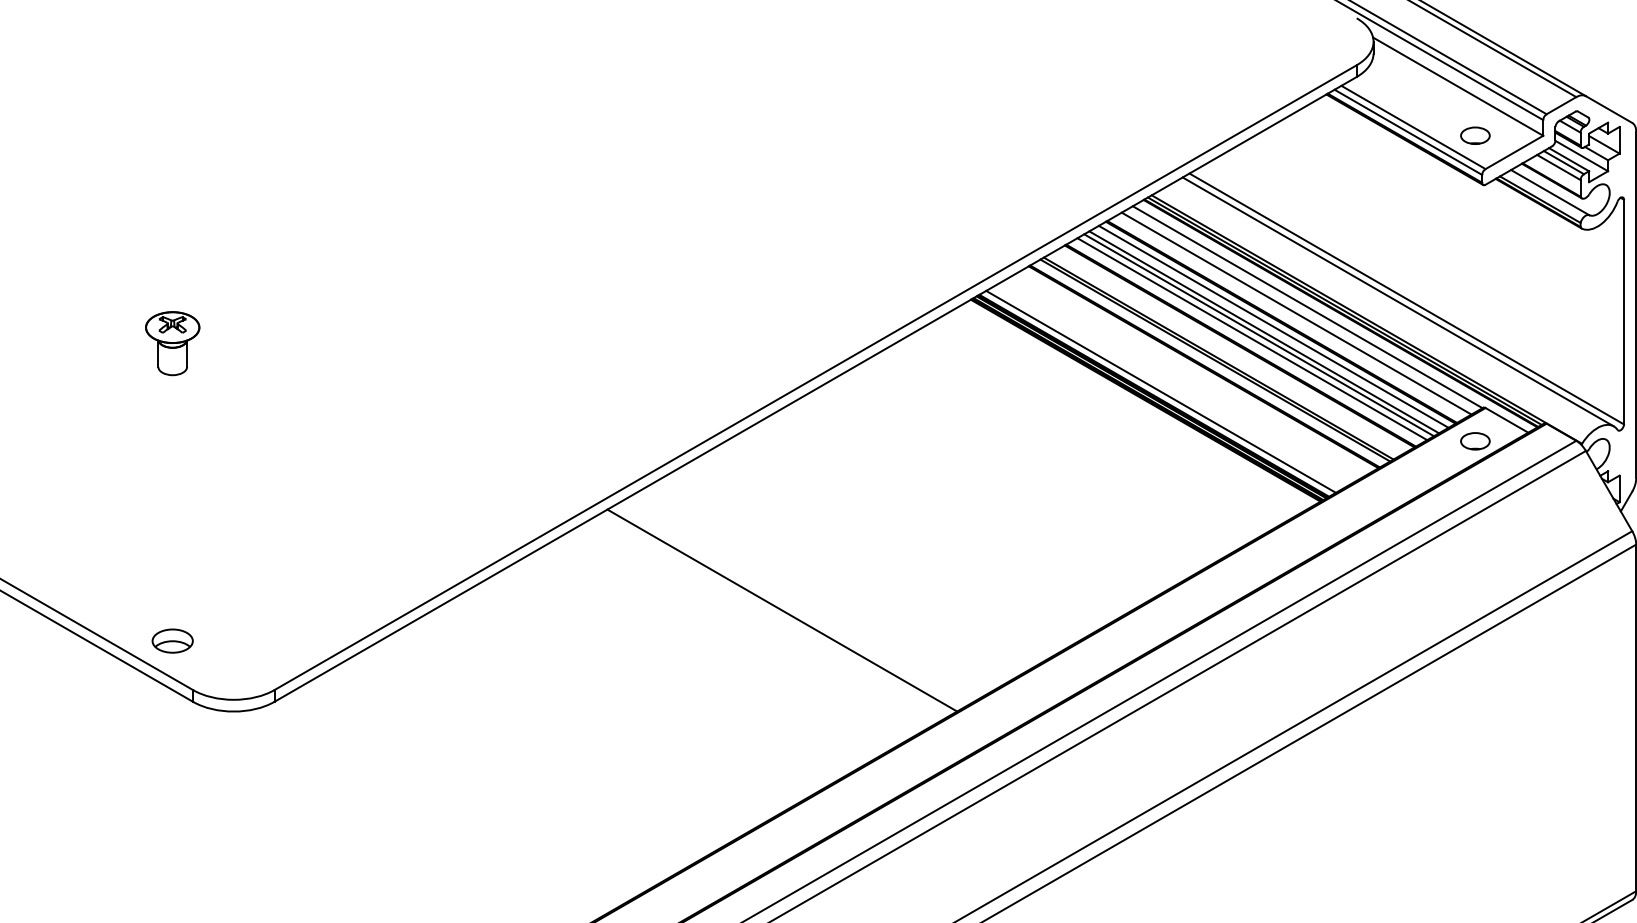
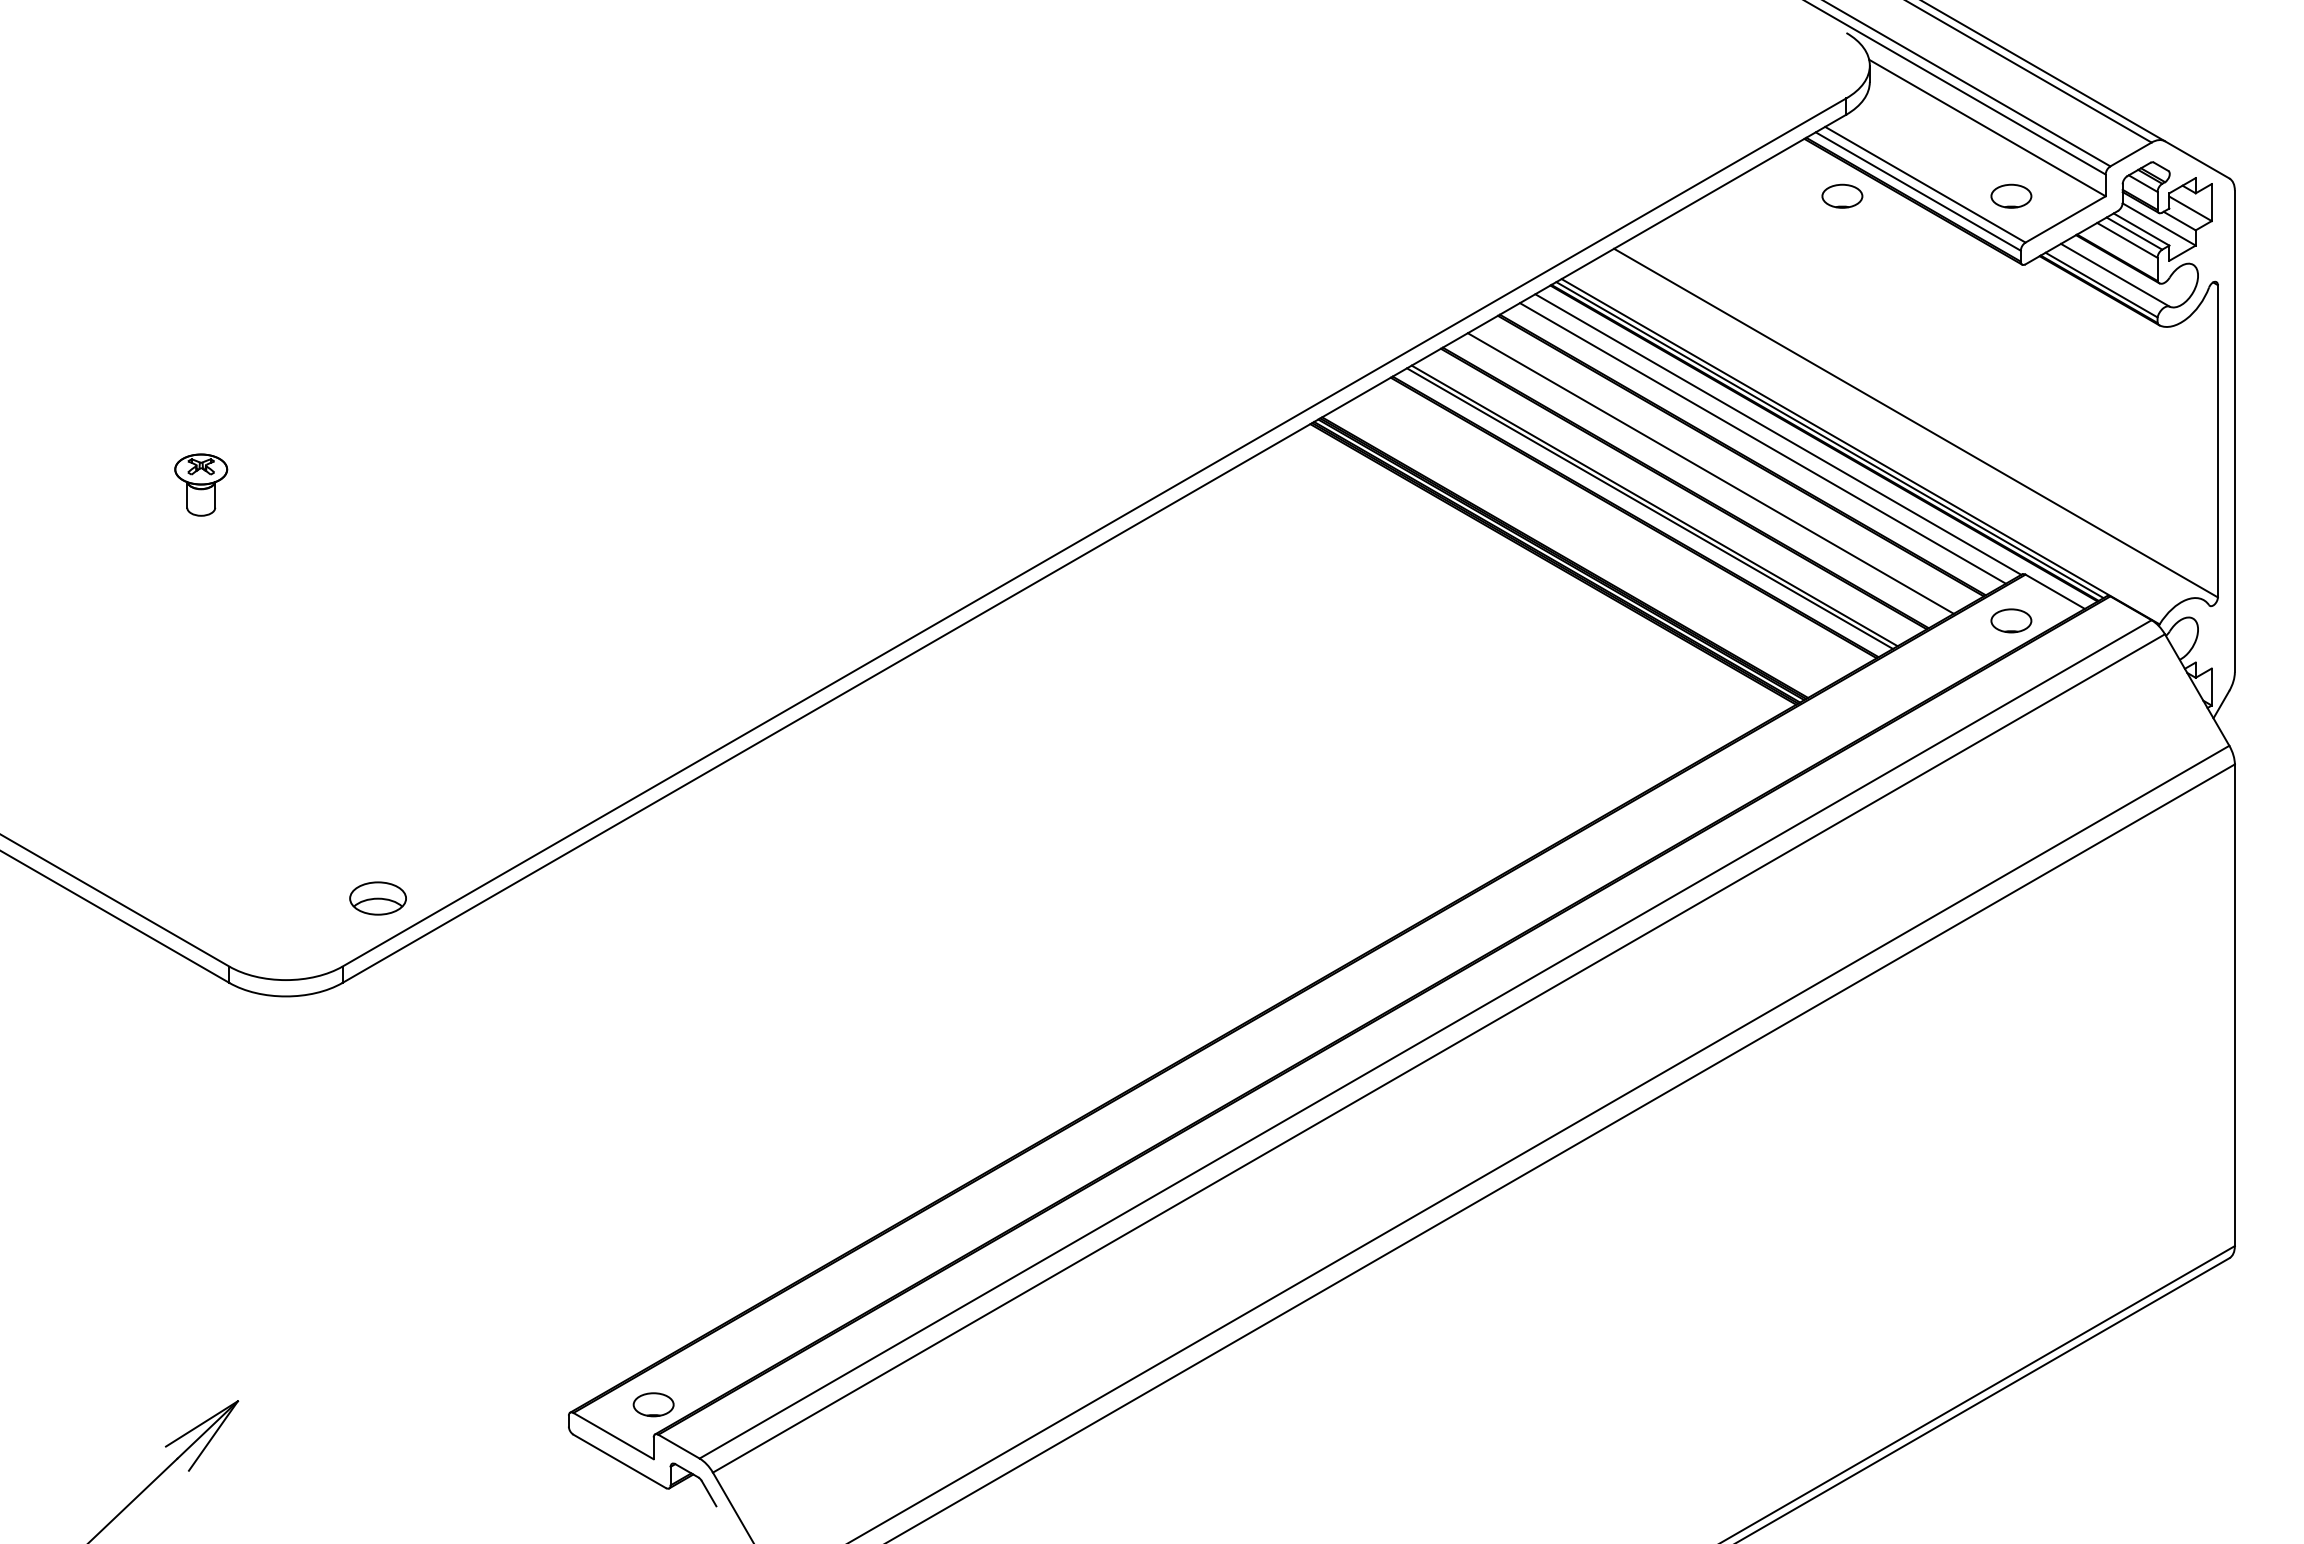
part: (1353, 135) -> (1842, 195), added
line: (1397, 302) -> (1903, 427), removed
line: (1273, 326) -> (1731, 461), removed
line: (1263, 332) -> (1717, 469), removed
line: (1252, 338) -> (1701, 478), removed
part: (173, 343) -> (201, 484), size x0.7
line: (1161, 391) -> (1574, 551), removed
line: (782, 610) -> (1048, 855), removed
part: (172, 641) -> (377, 898), moved

